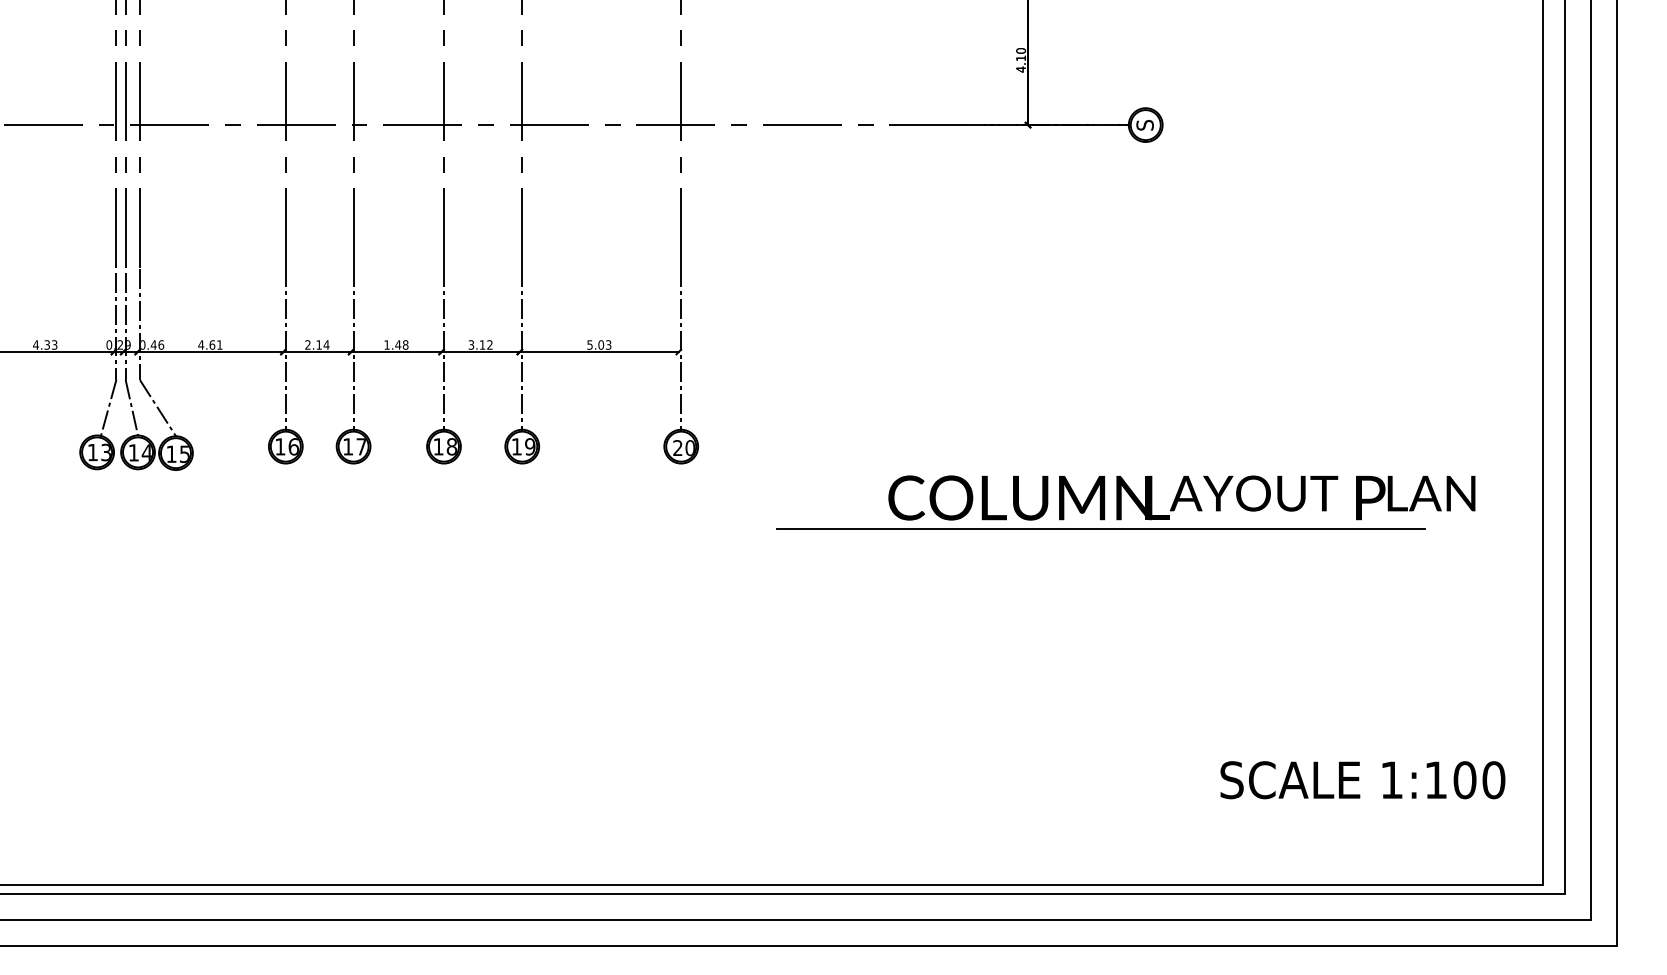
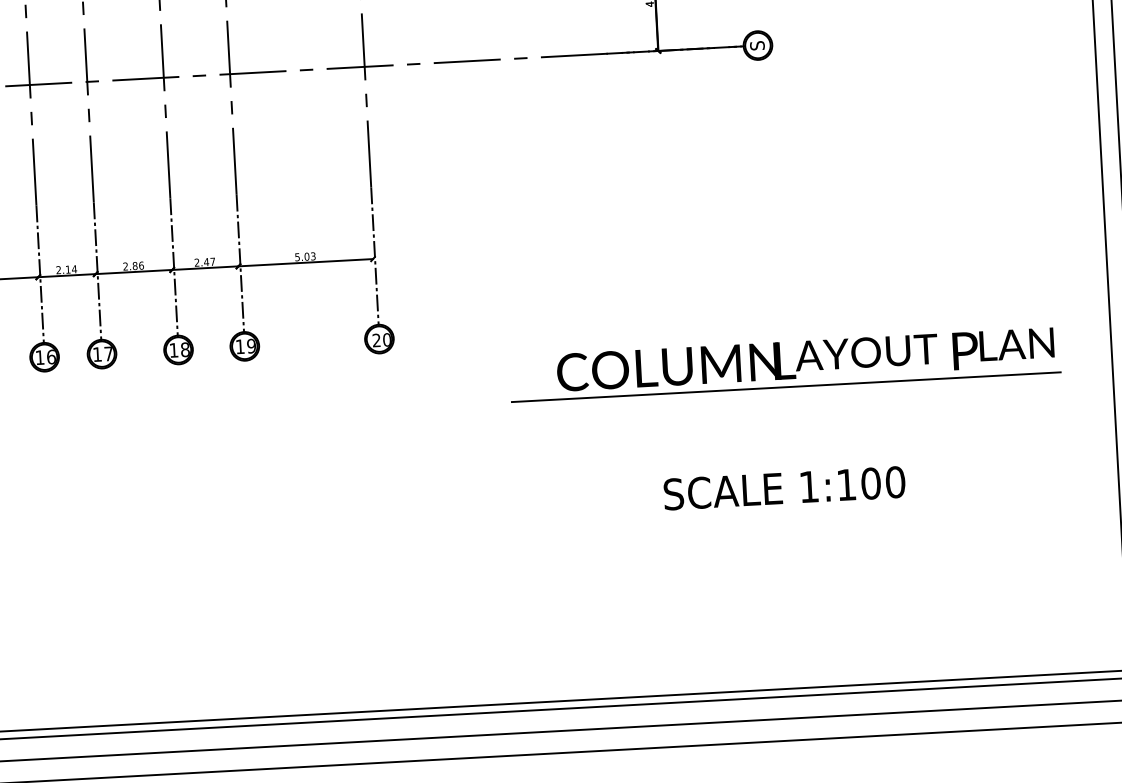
text: (396, 344) -> (133, 265), 1.48 -> 2.86
text: (480, 344) -> (204, 261), 3.12 -> 2.47
line: (1100, 528) -> (785, 386), moved
text: (1362, 780) -> (784, 488), moved

